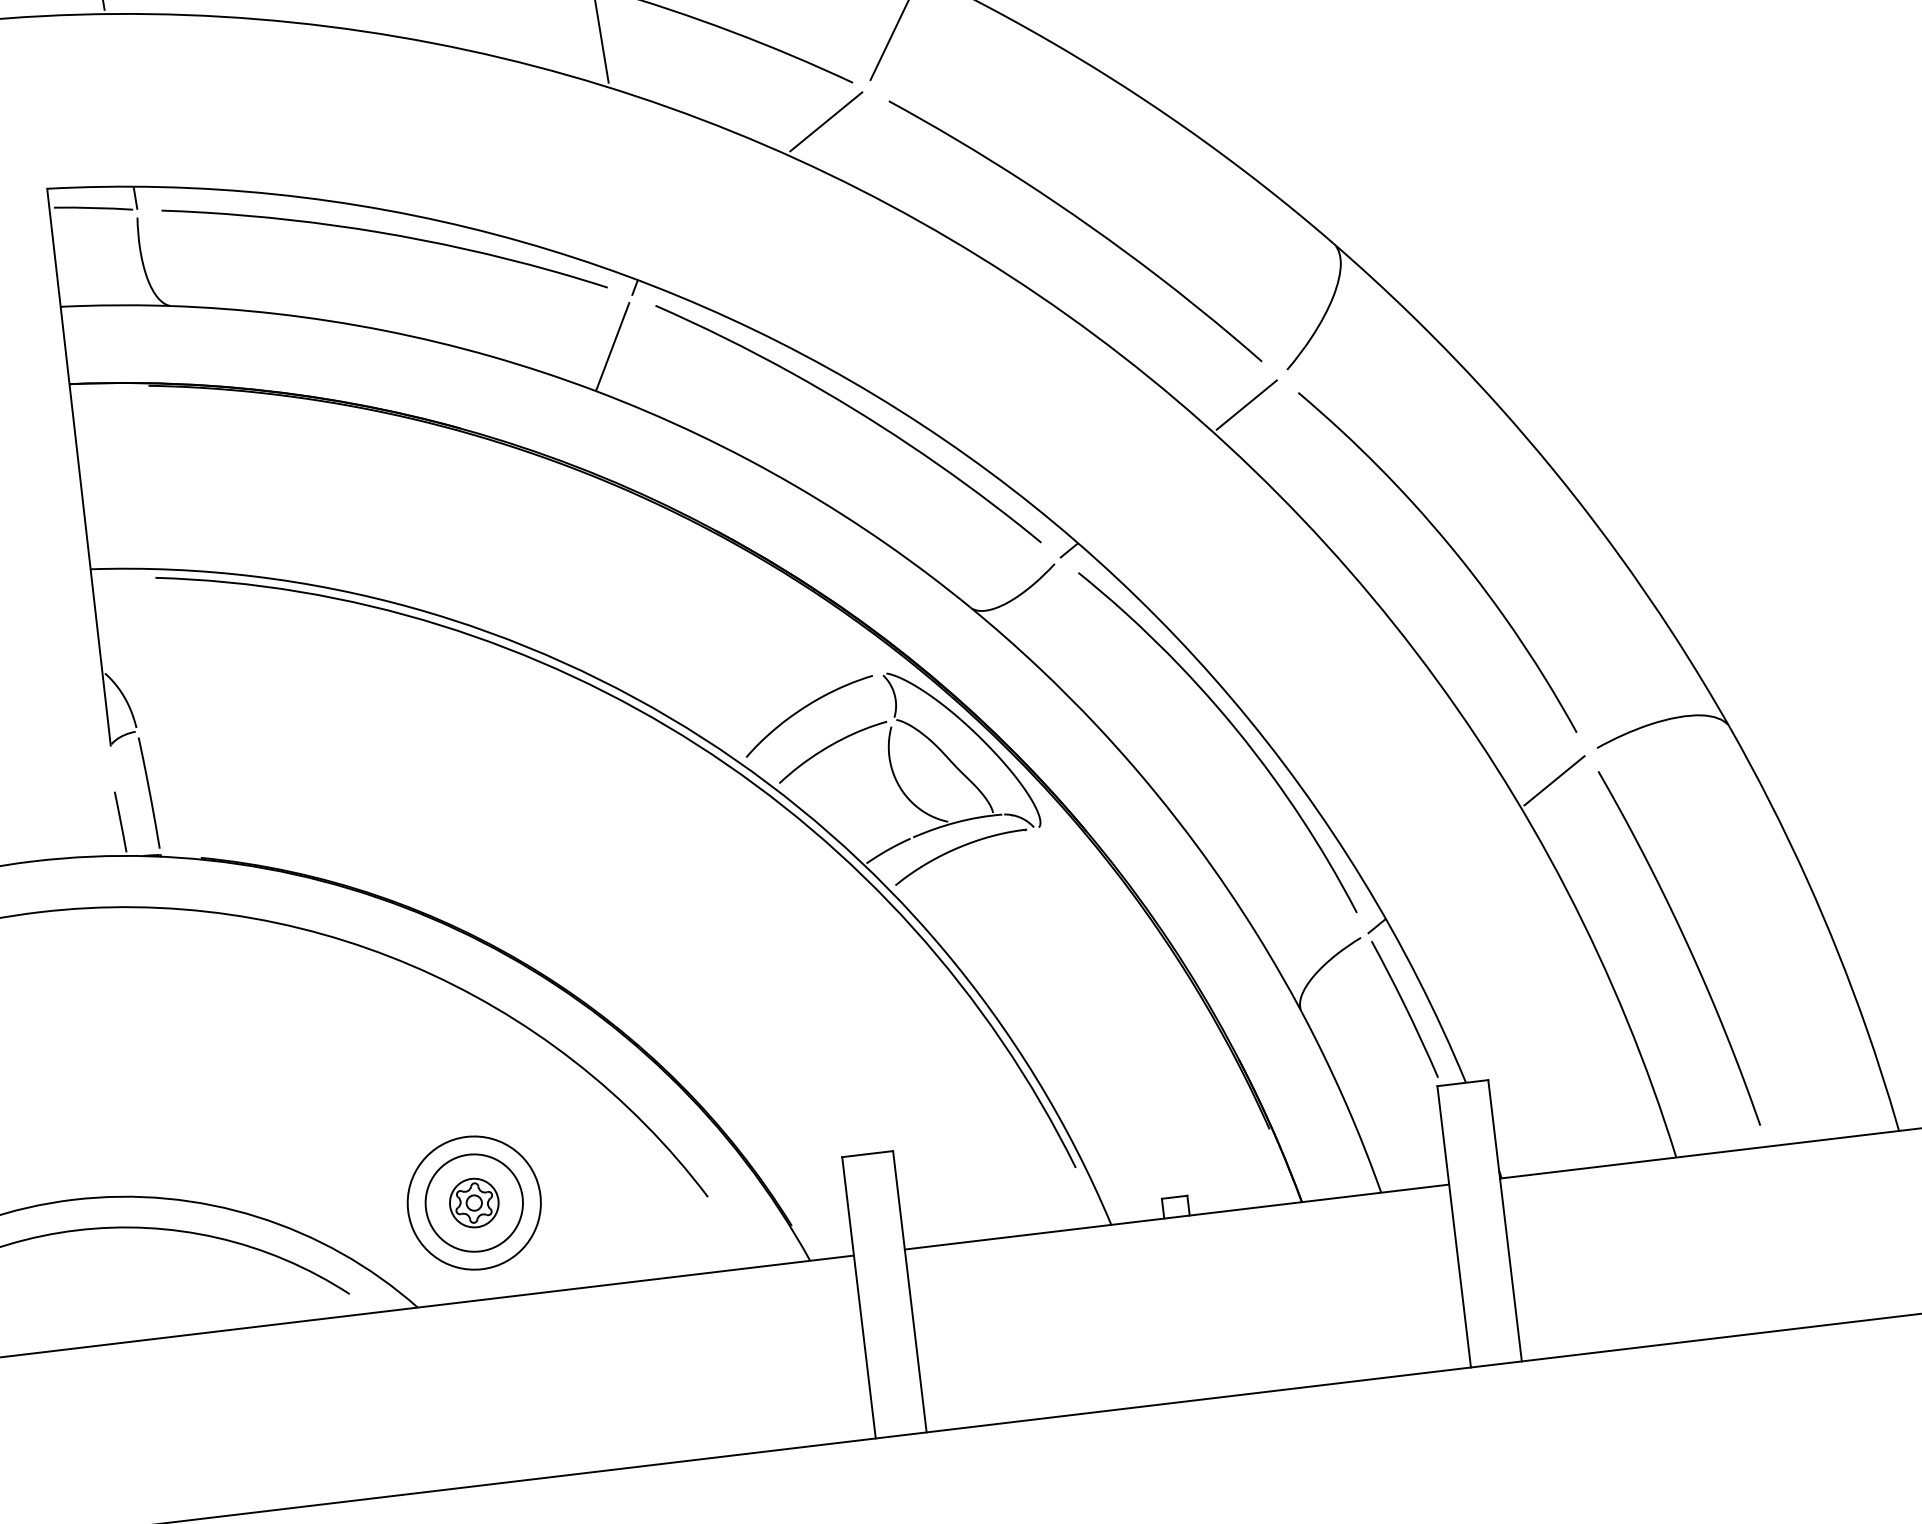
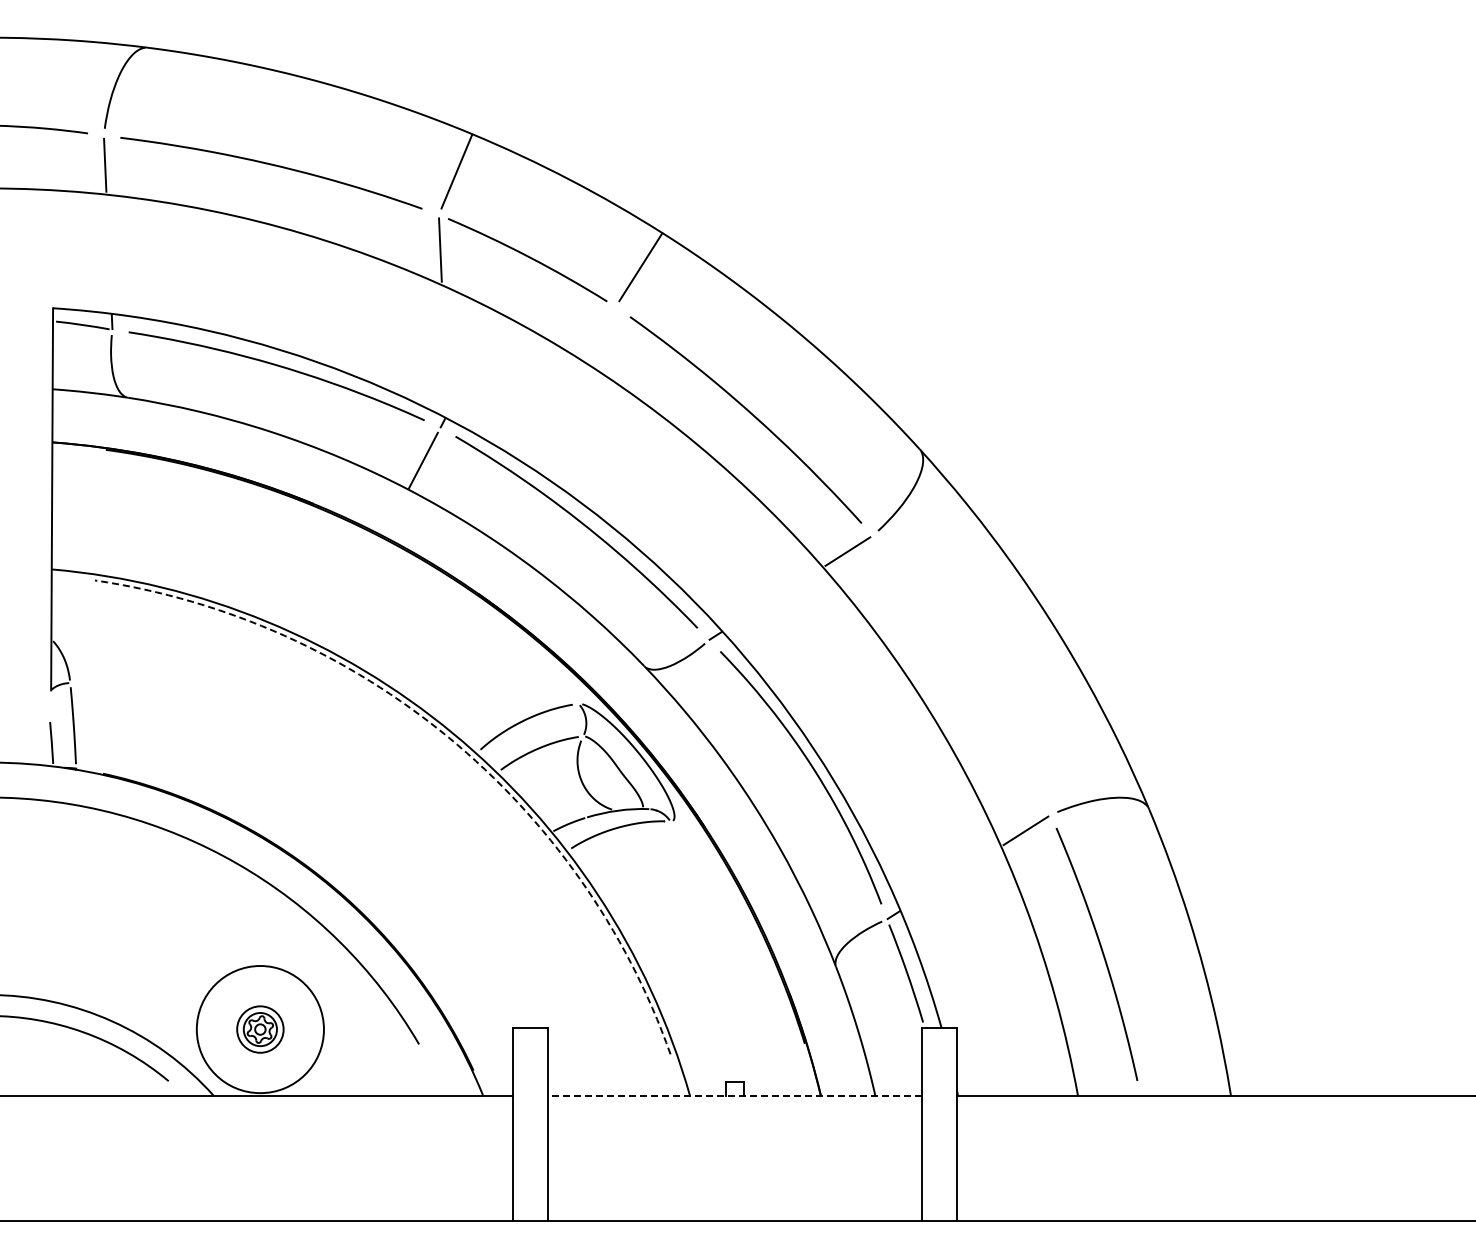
line: (825, 121) -> (585, 325), removed
curve: (1452, 551) -> (975, 667), removed
arc: (697, 745) -> (448, 737), solid -> dashed
circle: (474, 1202) -> (260, 1029), size x0.7
circle: (472, 1203) -> (259, 1029), size x1.4
line: (1177, 1216) -> (735, 1095), solid -> dashed

